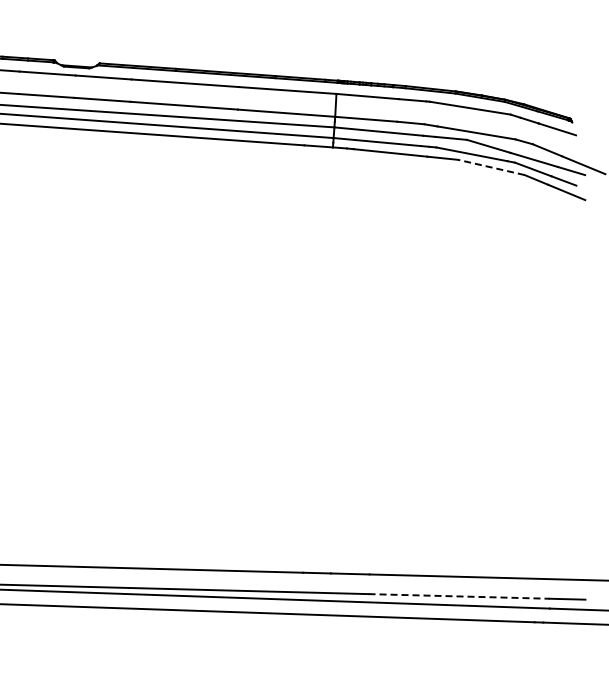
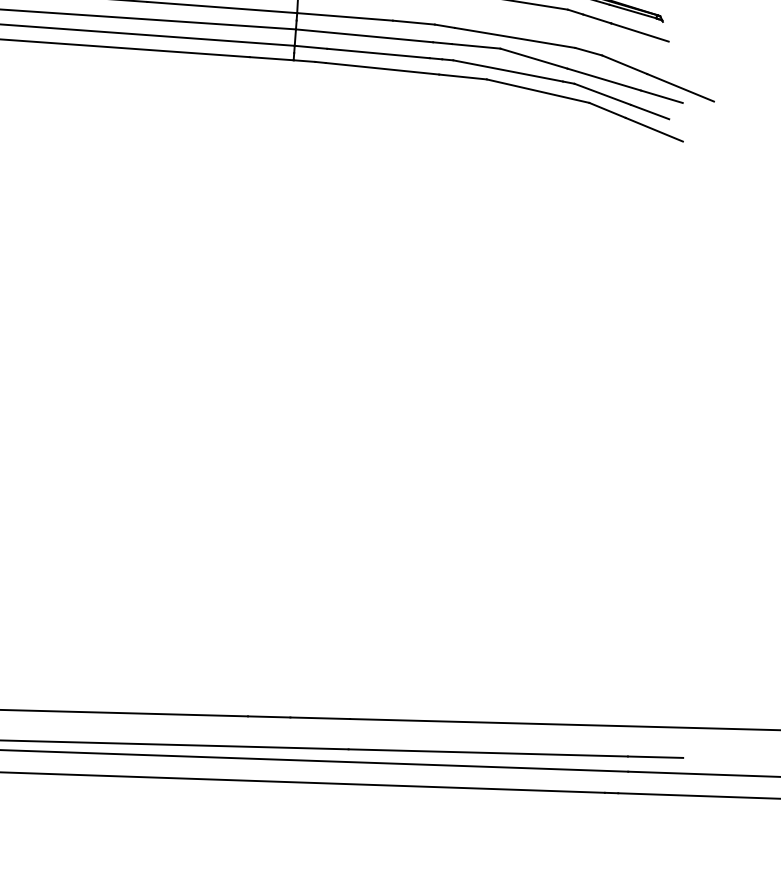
line: (490, 167) -> (536, 91), dashed -> solid
line: (459, 596) -> (488, 753), dashed -> solid

